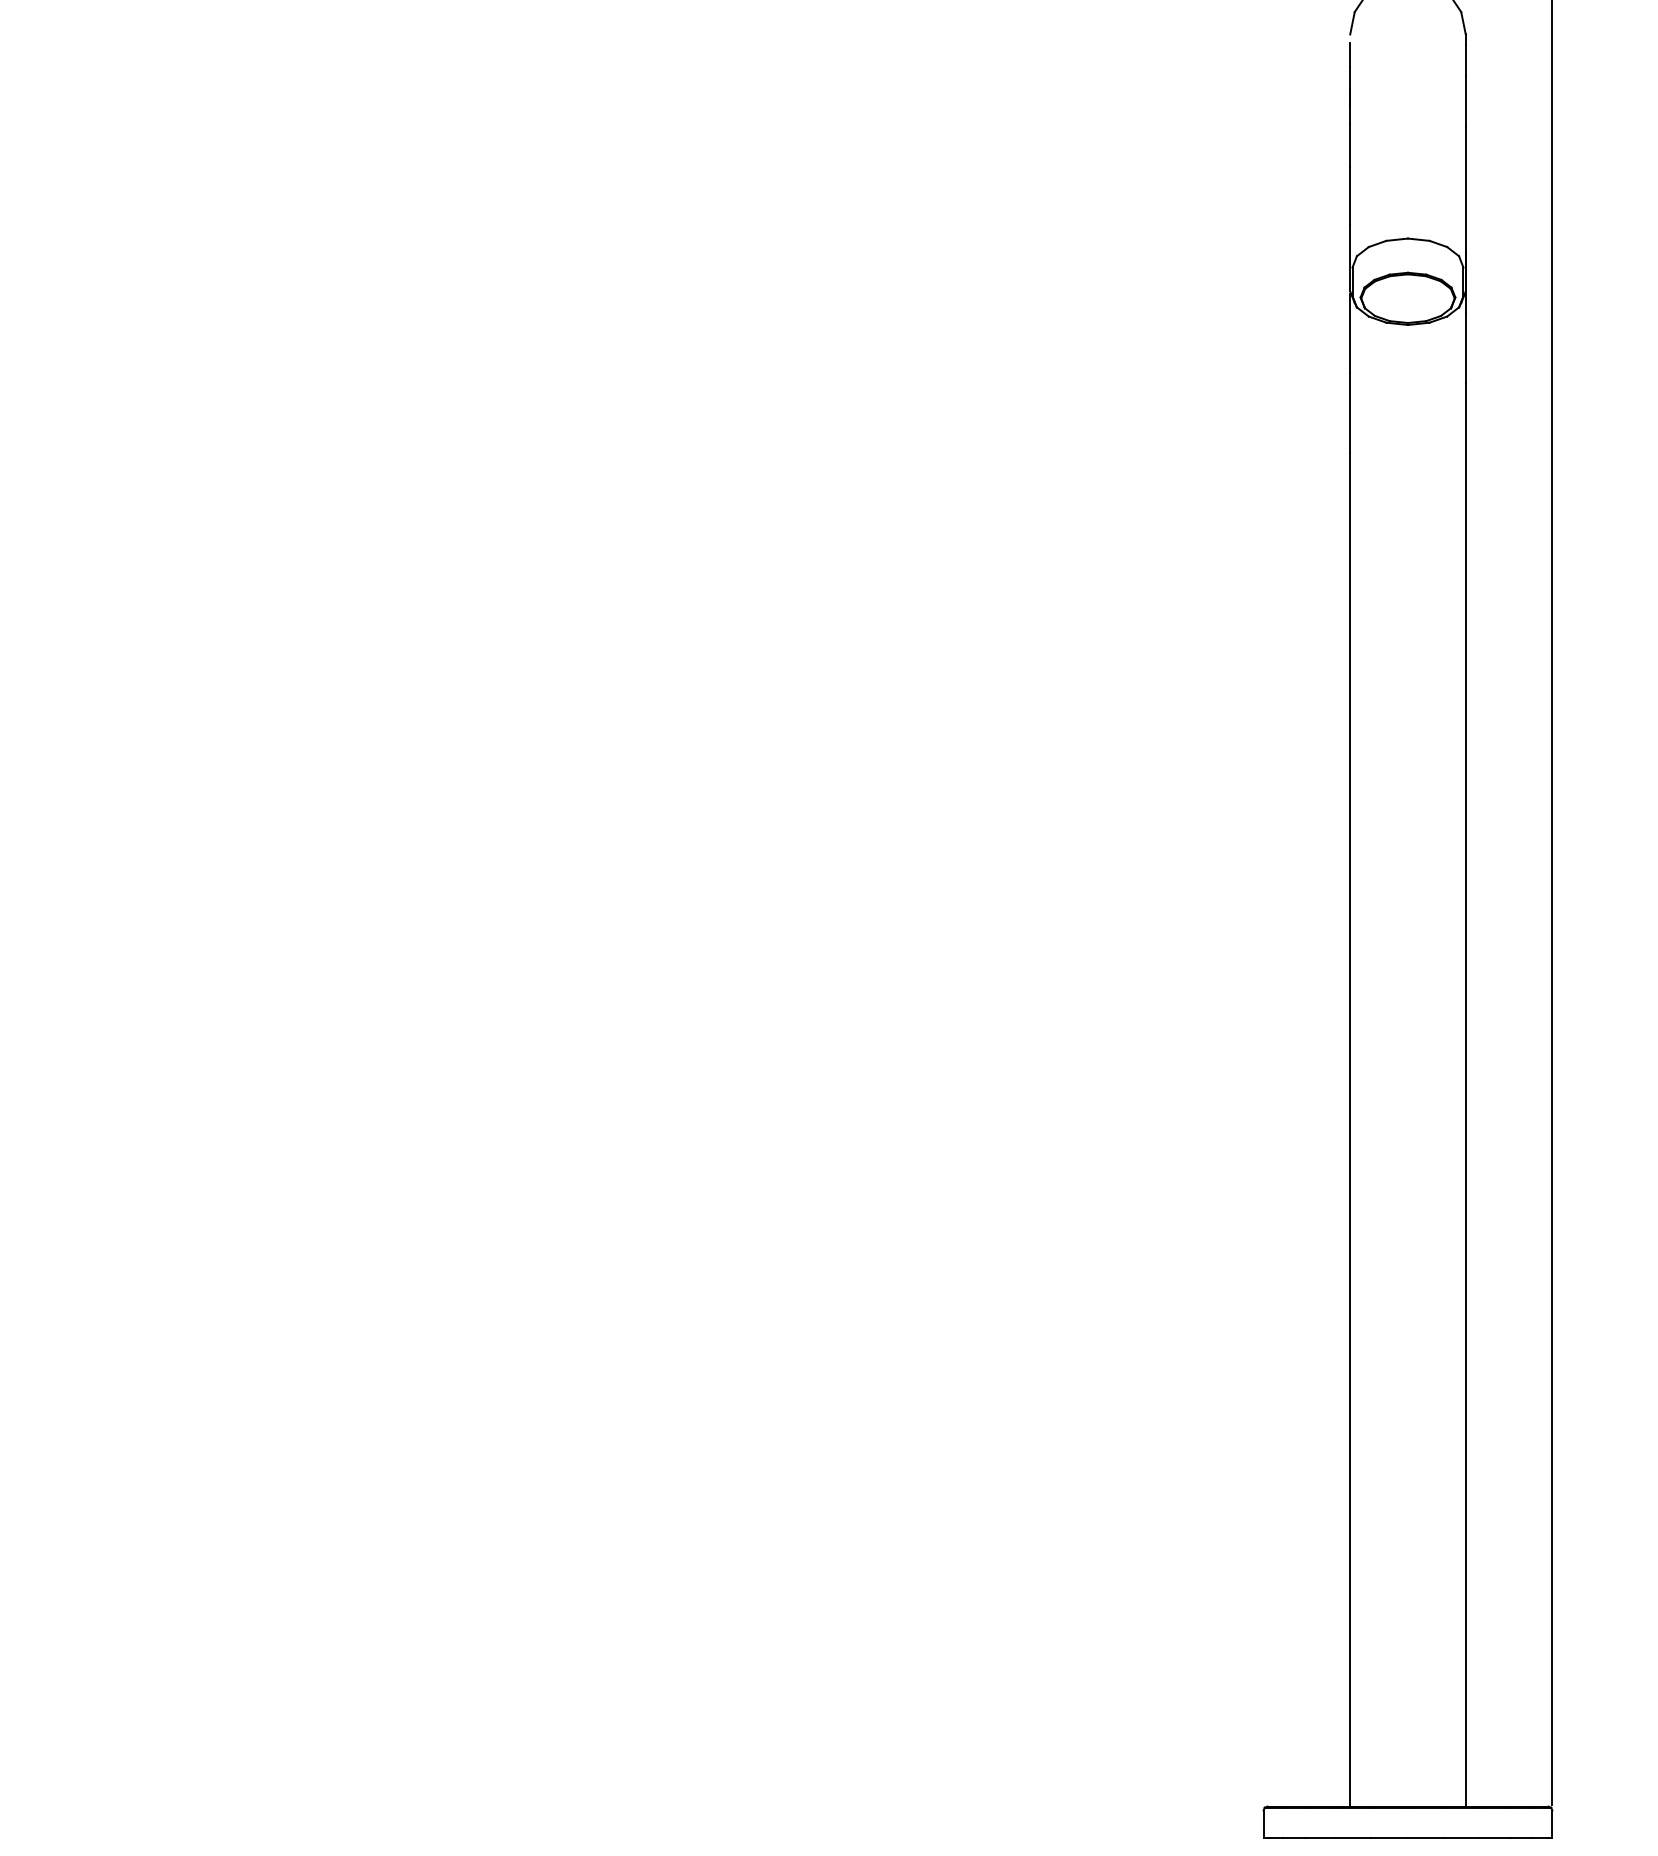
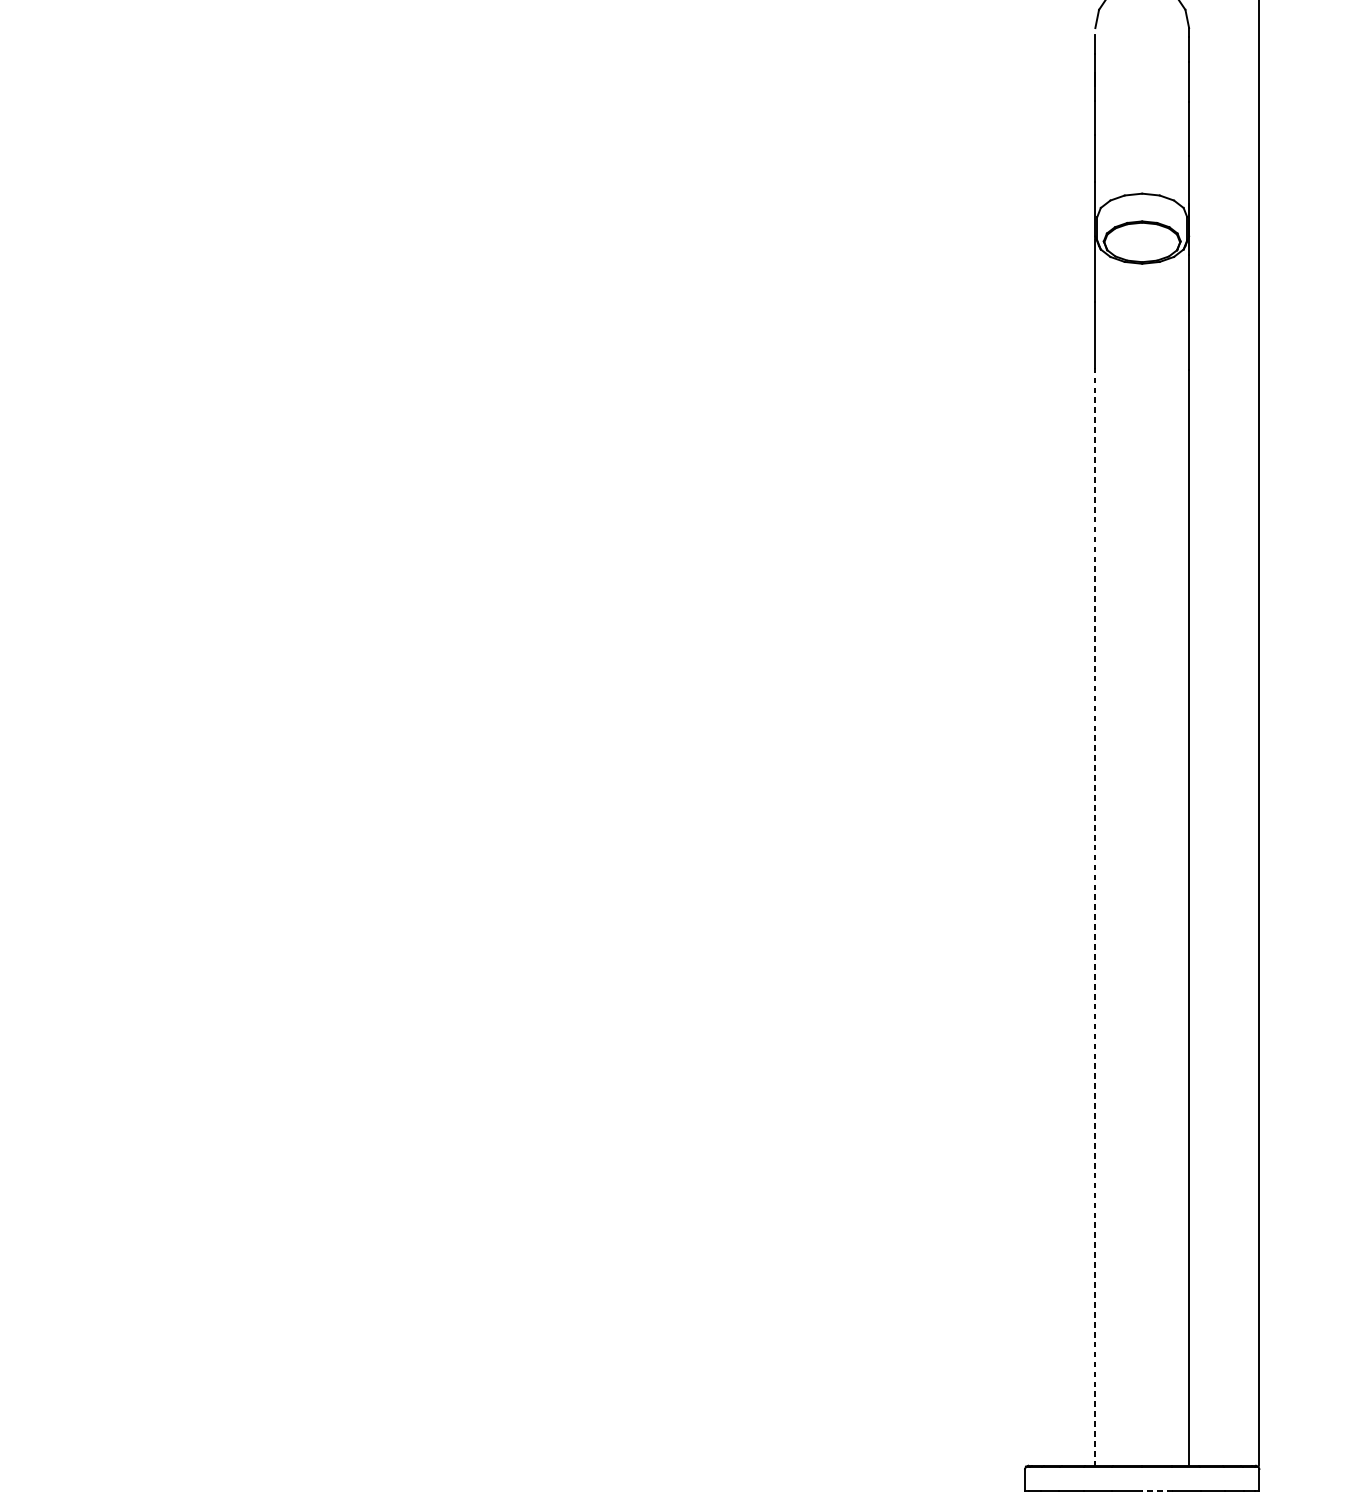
line: (1350, 1129) -> (1095, 916), solid -> dashed
line: (1426, 1838) -> (1157, 1491), solid -> dashed

